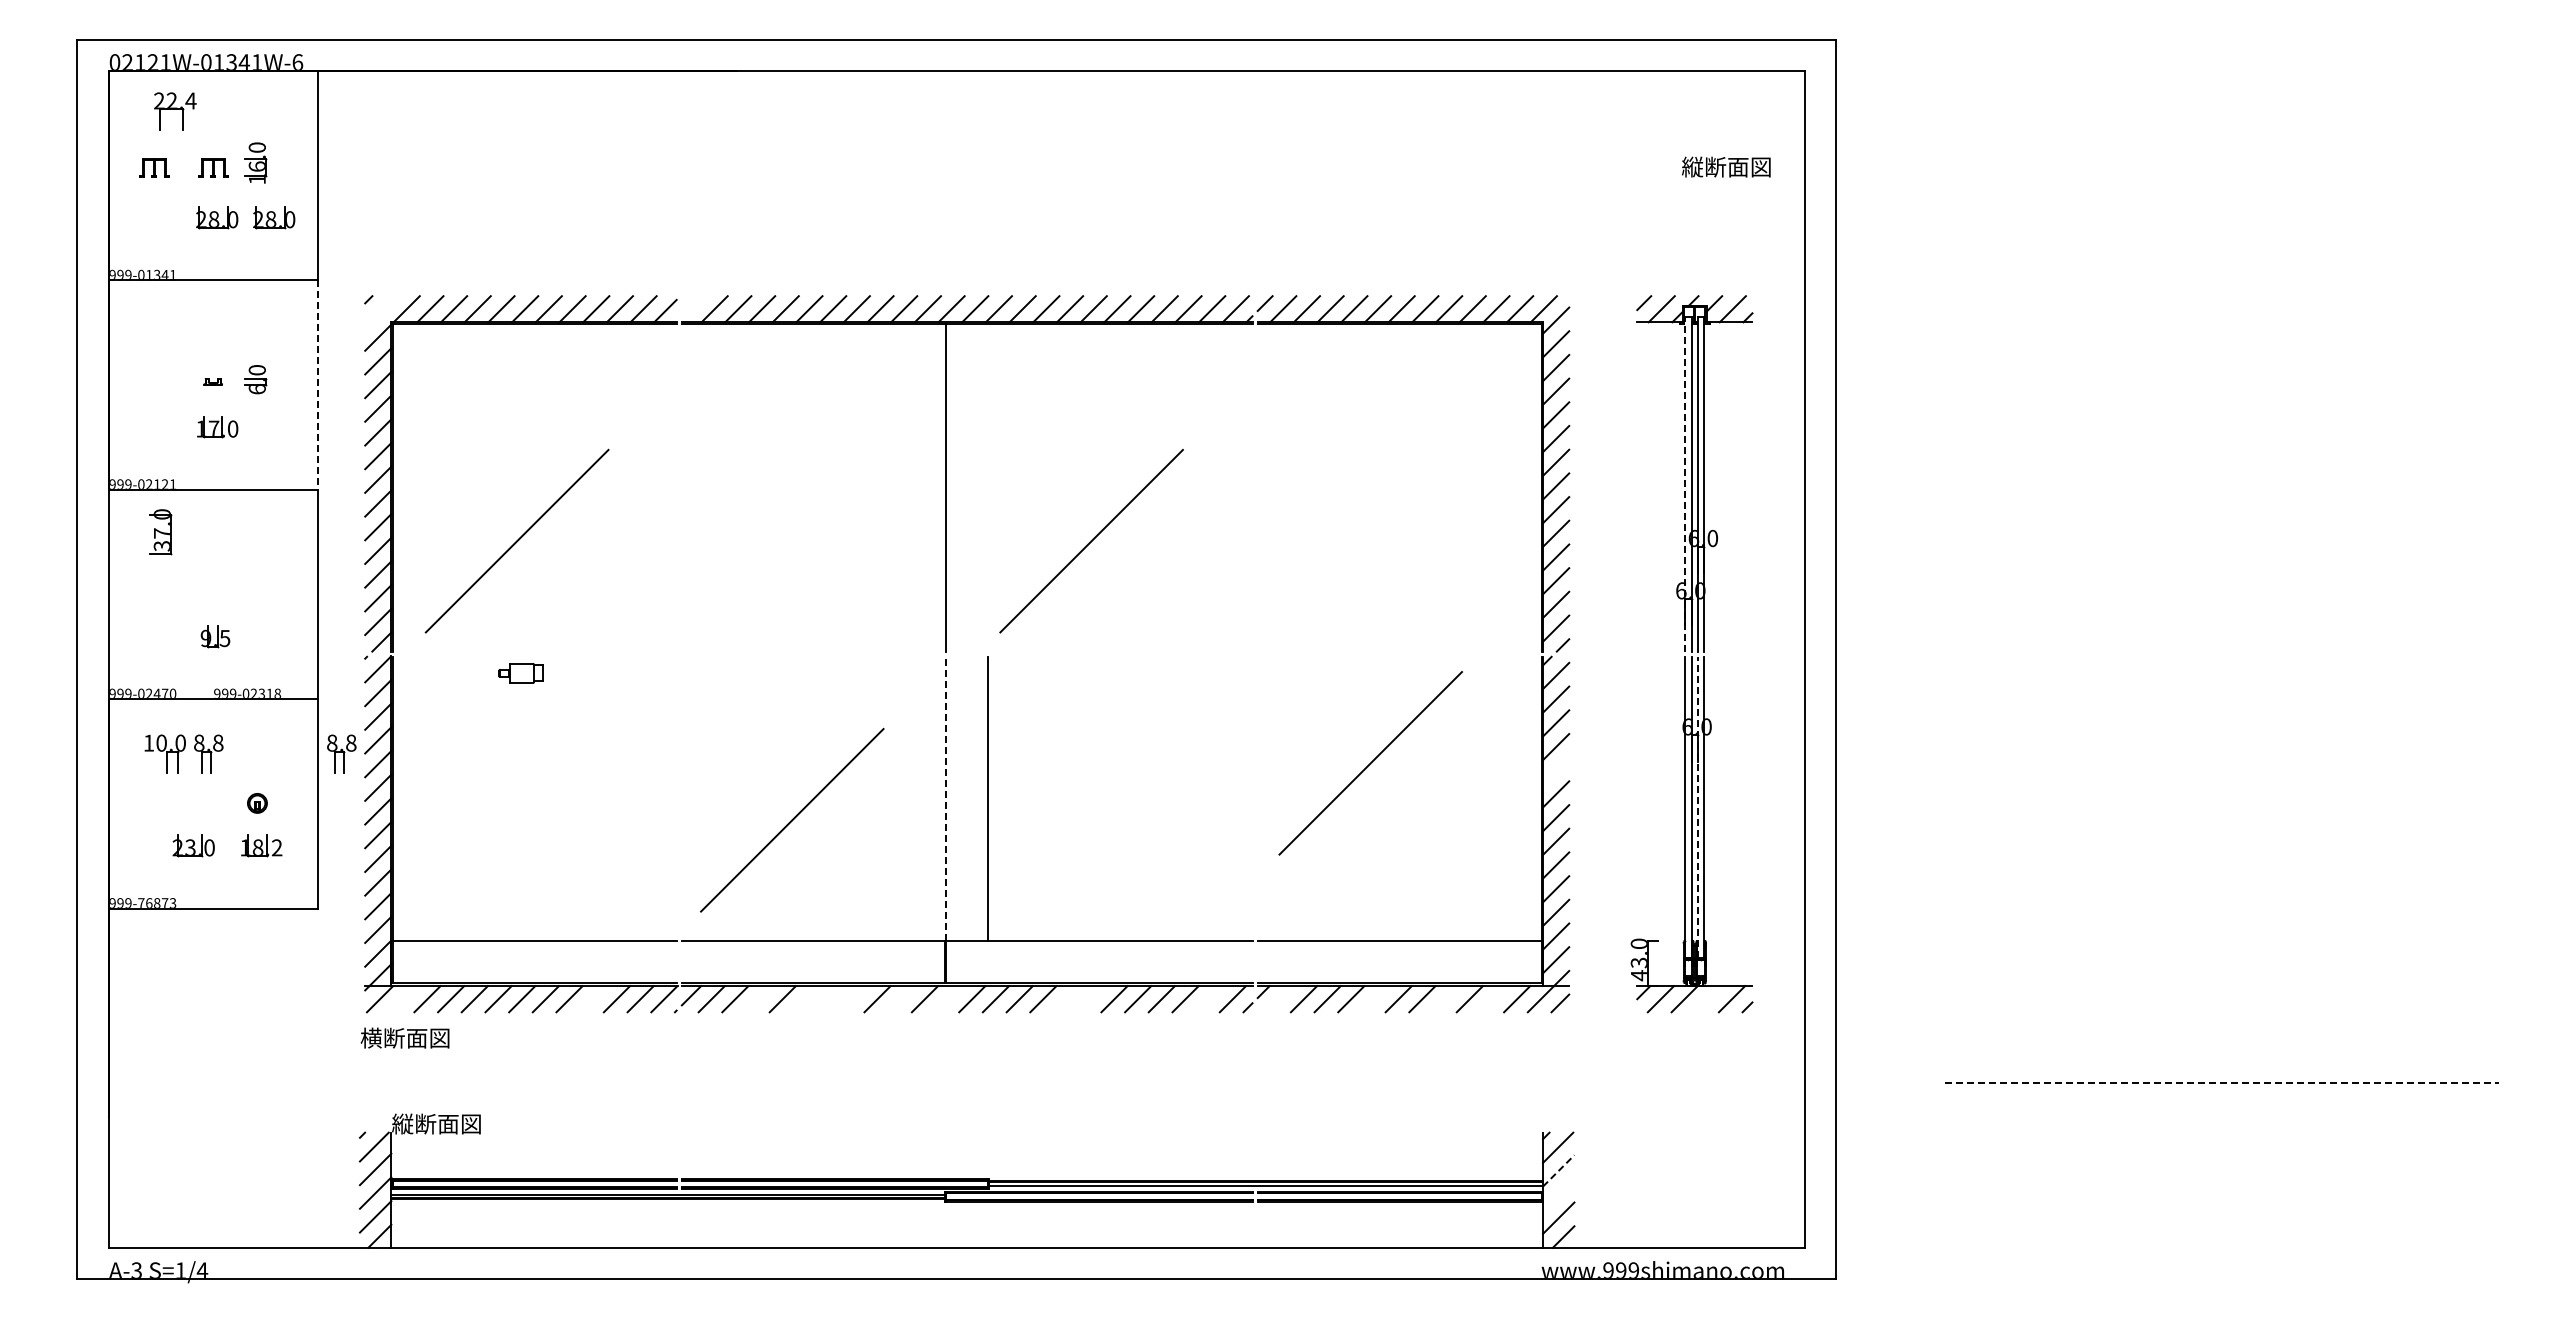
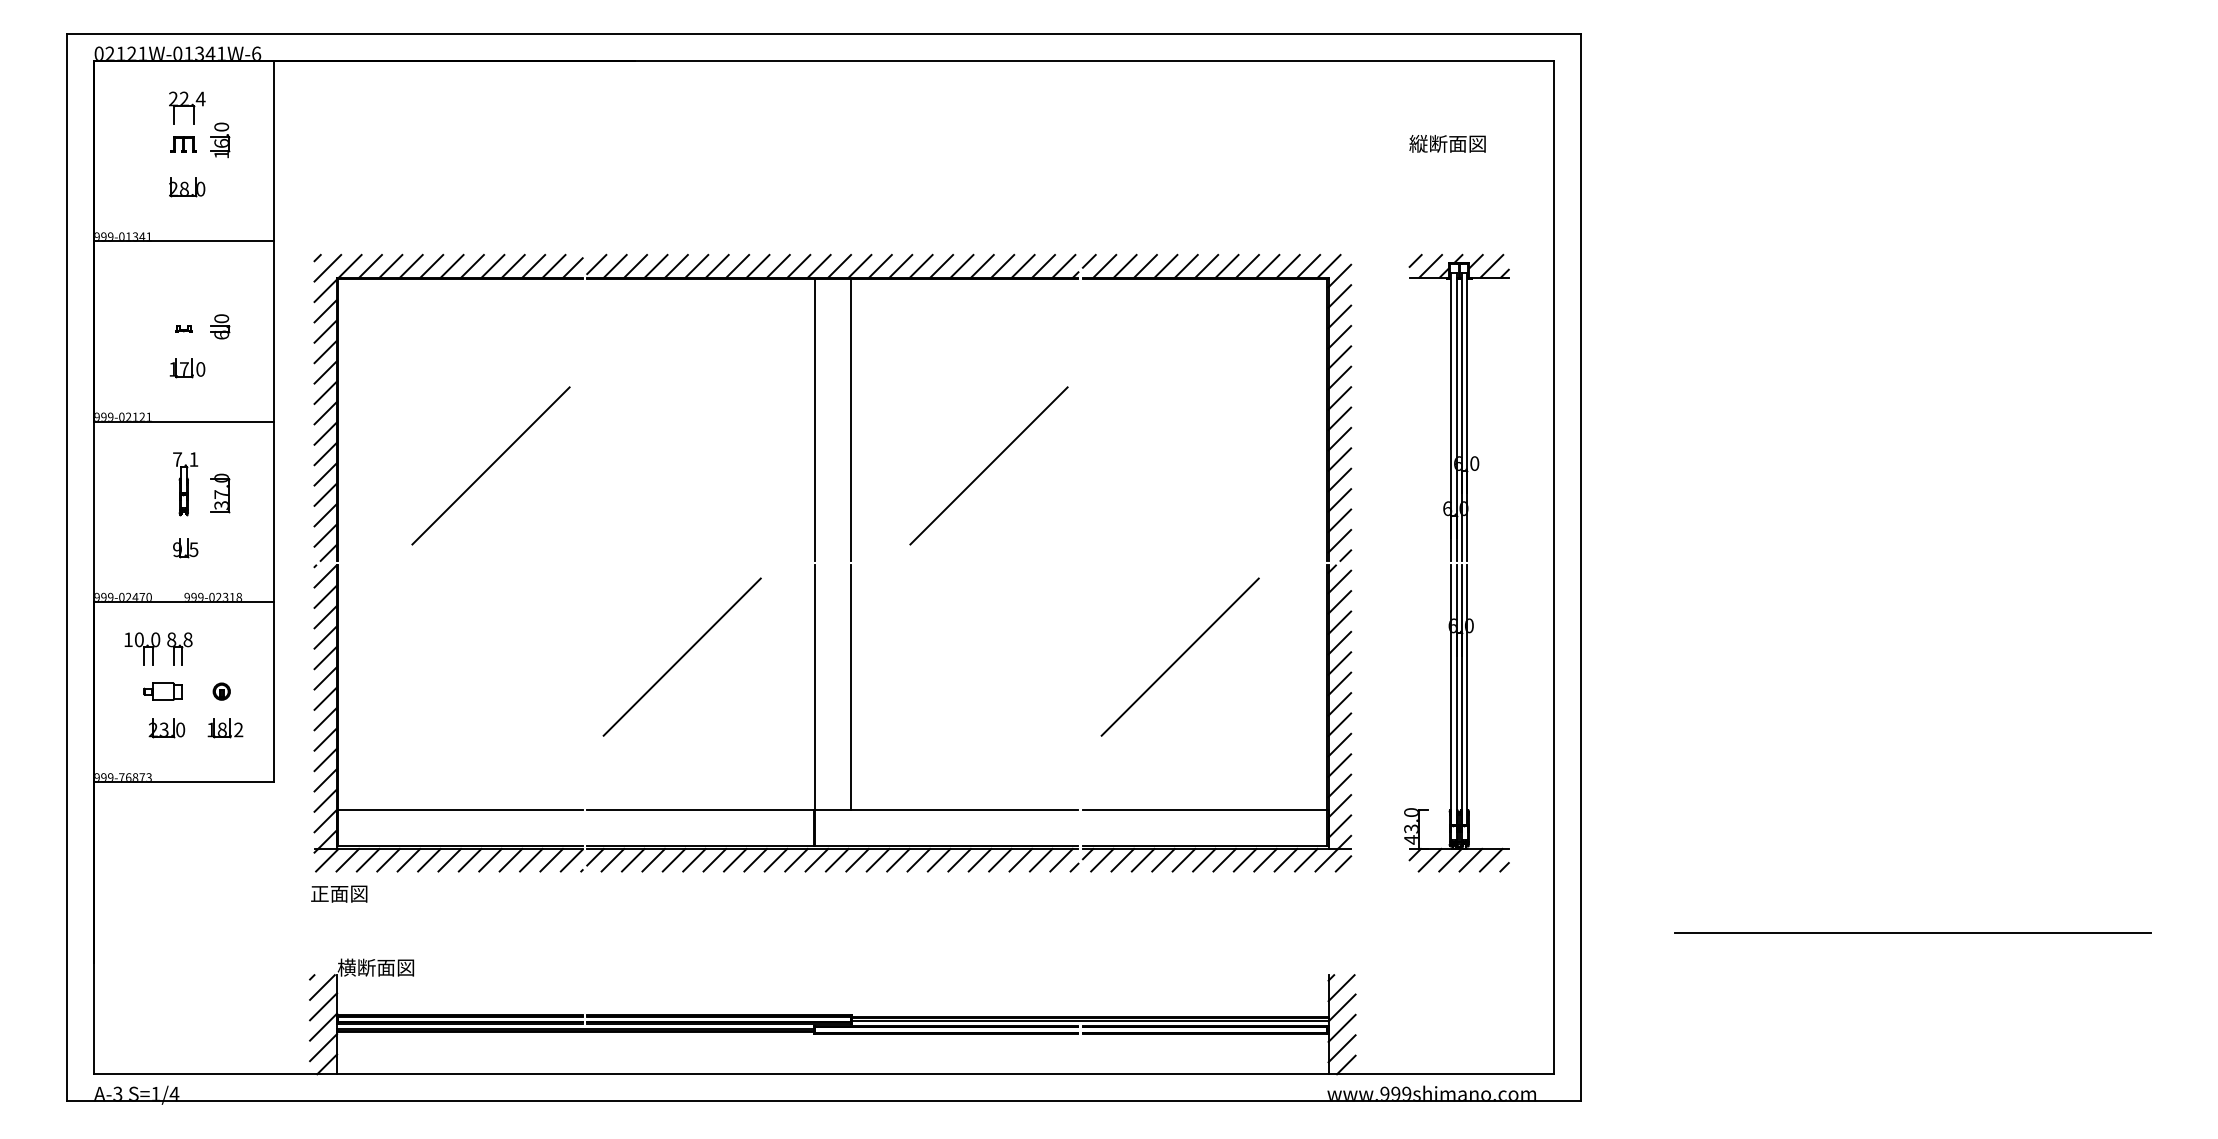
part: (175, 111) -> (187, 108), moved
text: (1726, 166) -> (1447, 143), moved
part: (154, 167) -> (133, 144), removed
part: (274, 217) -> (236, 187), removed
line: (692, 307) -> (596, 264), added
line: (380, 311) -> (327, 268), added
line: (318, 385) -> (274, 331), dashed -> solid
line: (1685, 483) -> (1451, 416), dashed -> solid
line: (988, 487) -> (851, 419), added
part: (160, 532) -> (220, 493), moved
line: (516, 540) -> (490, 465), moved
line: (1091, 541) -> (988, 466), moved
part: (215, 562) -> (185, 484), added
part: (520, 673) -> (162, 691), moved
part: (341, 753) -> (294, 648), removed
line: (1556, 770) -> (1340, 663), added
line: (946, 798) -> (815, 687), dashed -> solid
line: (1697, 807) -> (1461, 695), dashed -> solid
line: (792, 819) -> (682, 656), moved
line: (403, 999) -> (347, 860), added
line: (593, 999) -> (511, 860), added
line: (759, 999) -> (654, 860), added
line: (806, 999) -> (694, 860), added
line: (830, 999) -> (715, 860), added
line: (853, 999) -> (734, 860), added
line: (901, 999) -> (776, 860), added
line: (948, 999) -> (816, 860), added
line: (1067, 999) -> (919, 860), added
line: (1090, 999) -> (938, 860), added
line: (1209, 999) -> (1041, 860), added
line: (1280, 999) -> (1102, 860), added
line: (1375, 999) -> (1184, 860), added
line: (1446, 999) -> (1245, 860), added
line: (1493, 999) -> (1285, 860), added
line: (1708, 999) -> (1471, 860), added
text: (404, 1037) -> (348, 893), 横断面図 -> 正面図
line: (2221, 1083) -> (1912, 932), dashed -> solid
text: (402, 1123) -> (346, 967), 縦断面図 -> 横断面図
line: (1559, 1170) -> (1342, 1007), dashed -> solid
line: (1558, 1194) -> (1341, 1028), added

